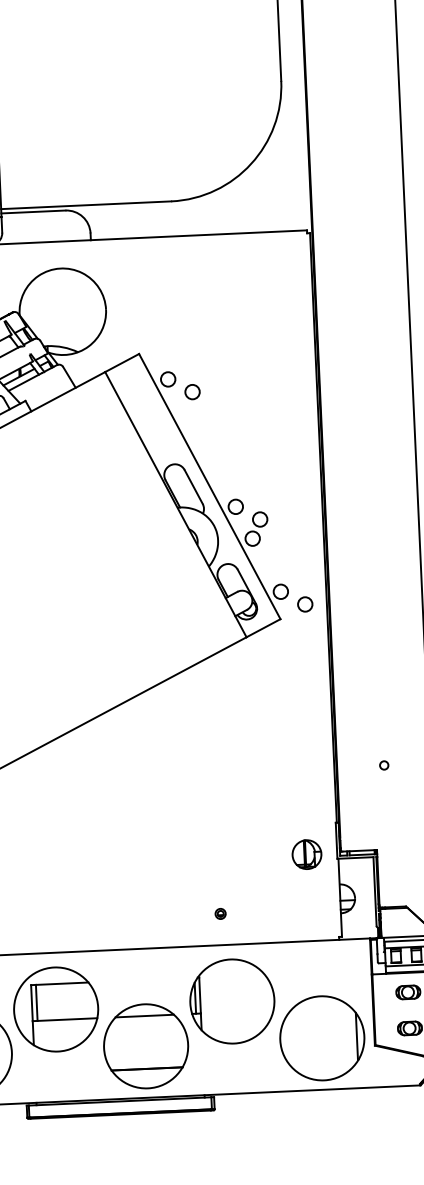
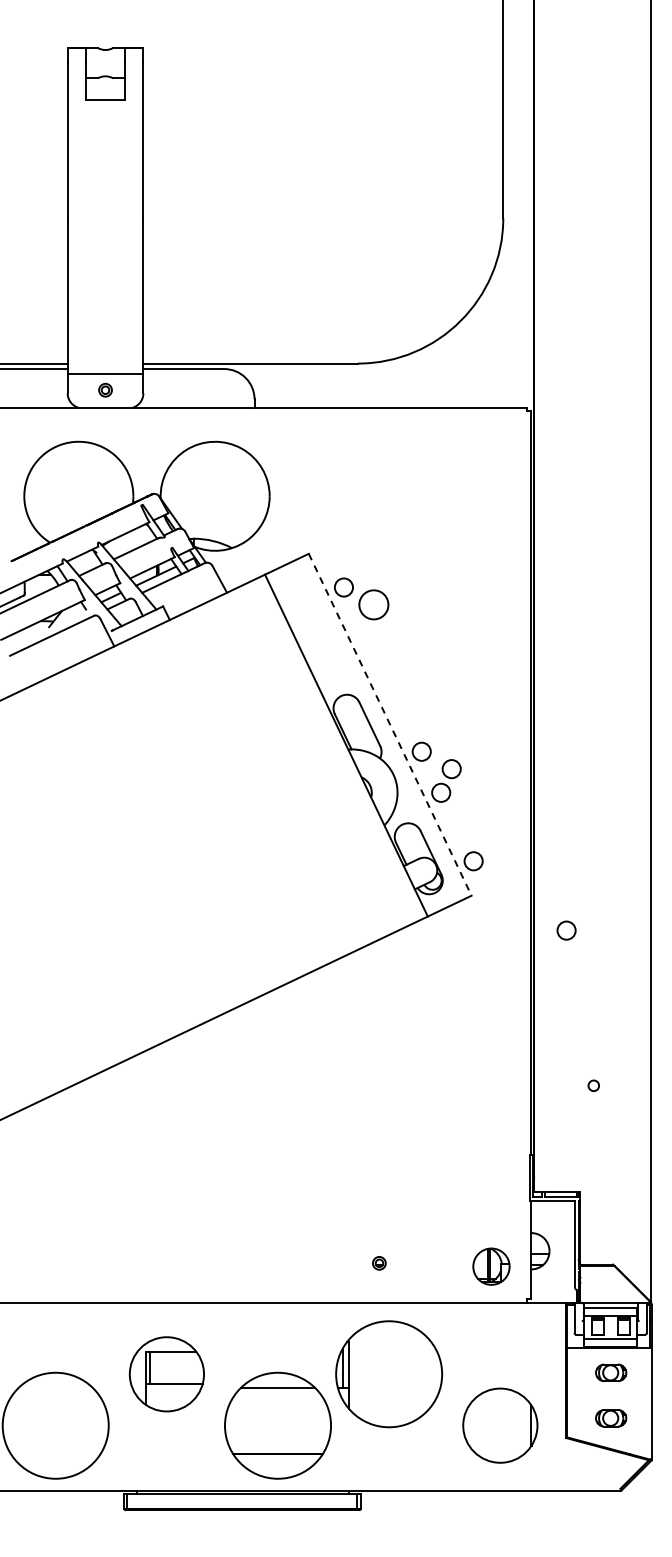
circle: (192, 391) -> (373, 604), size x1.6
line: (210, 487) -> (390, 725), solid -> dashed
circle: (305, 604) -> (566, 930), moved
part: (307, 854) -> (491, 1266), moved
part: (55, 1009) -> (166, 1374), size x0.7
part: (322, 1038) -> (500, 1425), size x0.7

